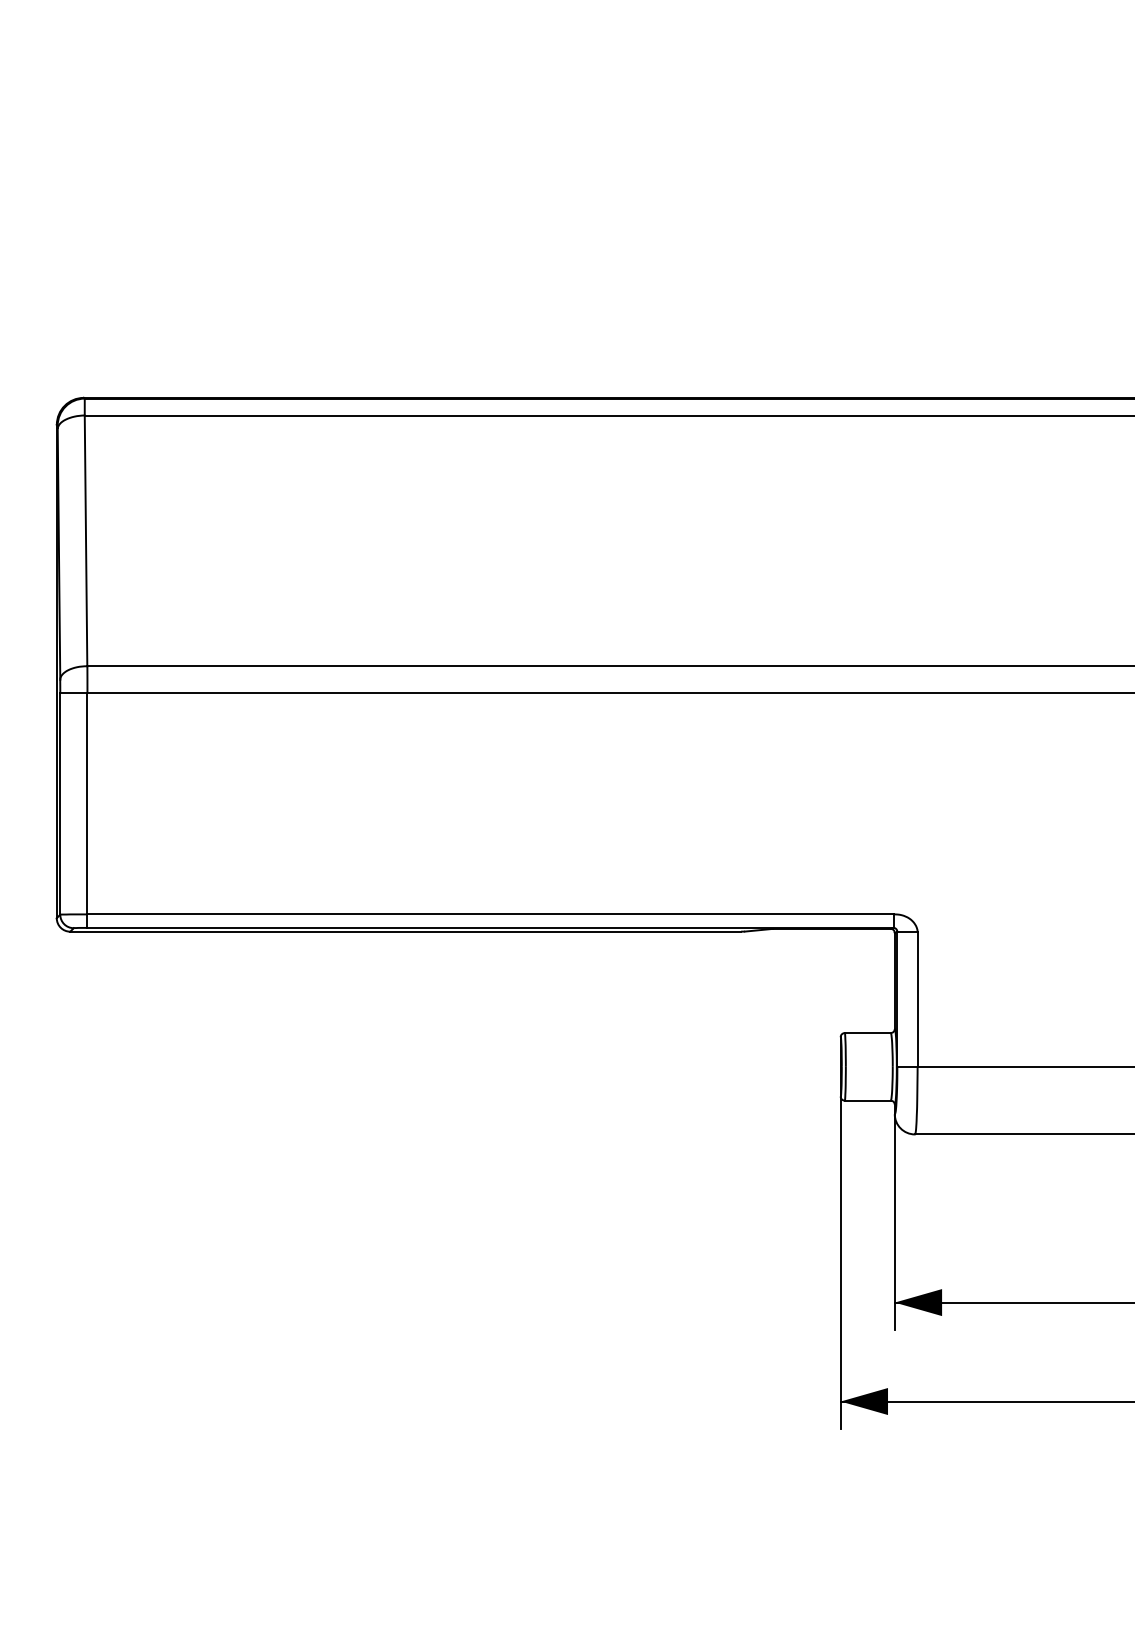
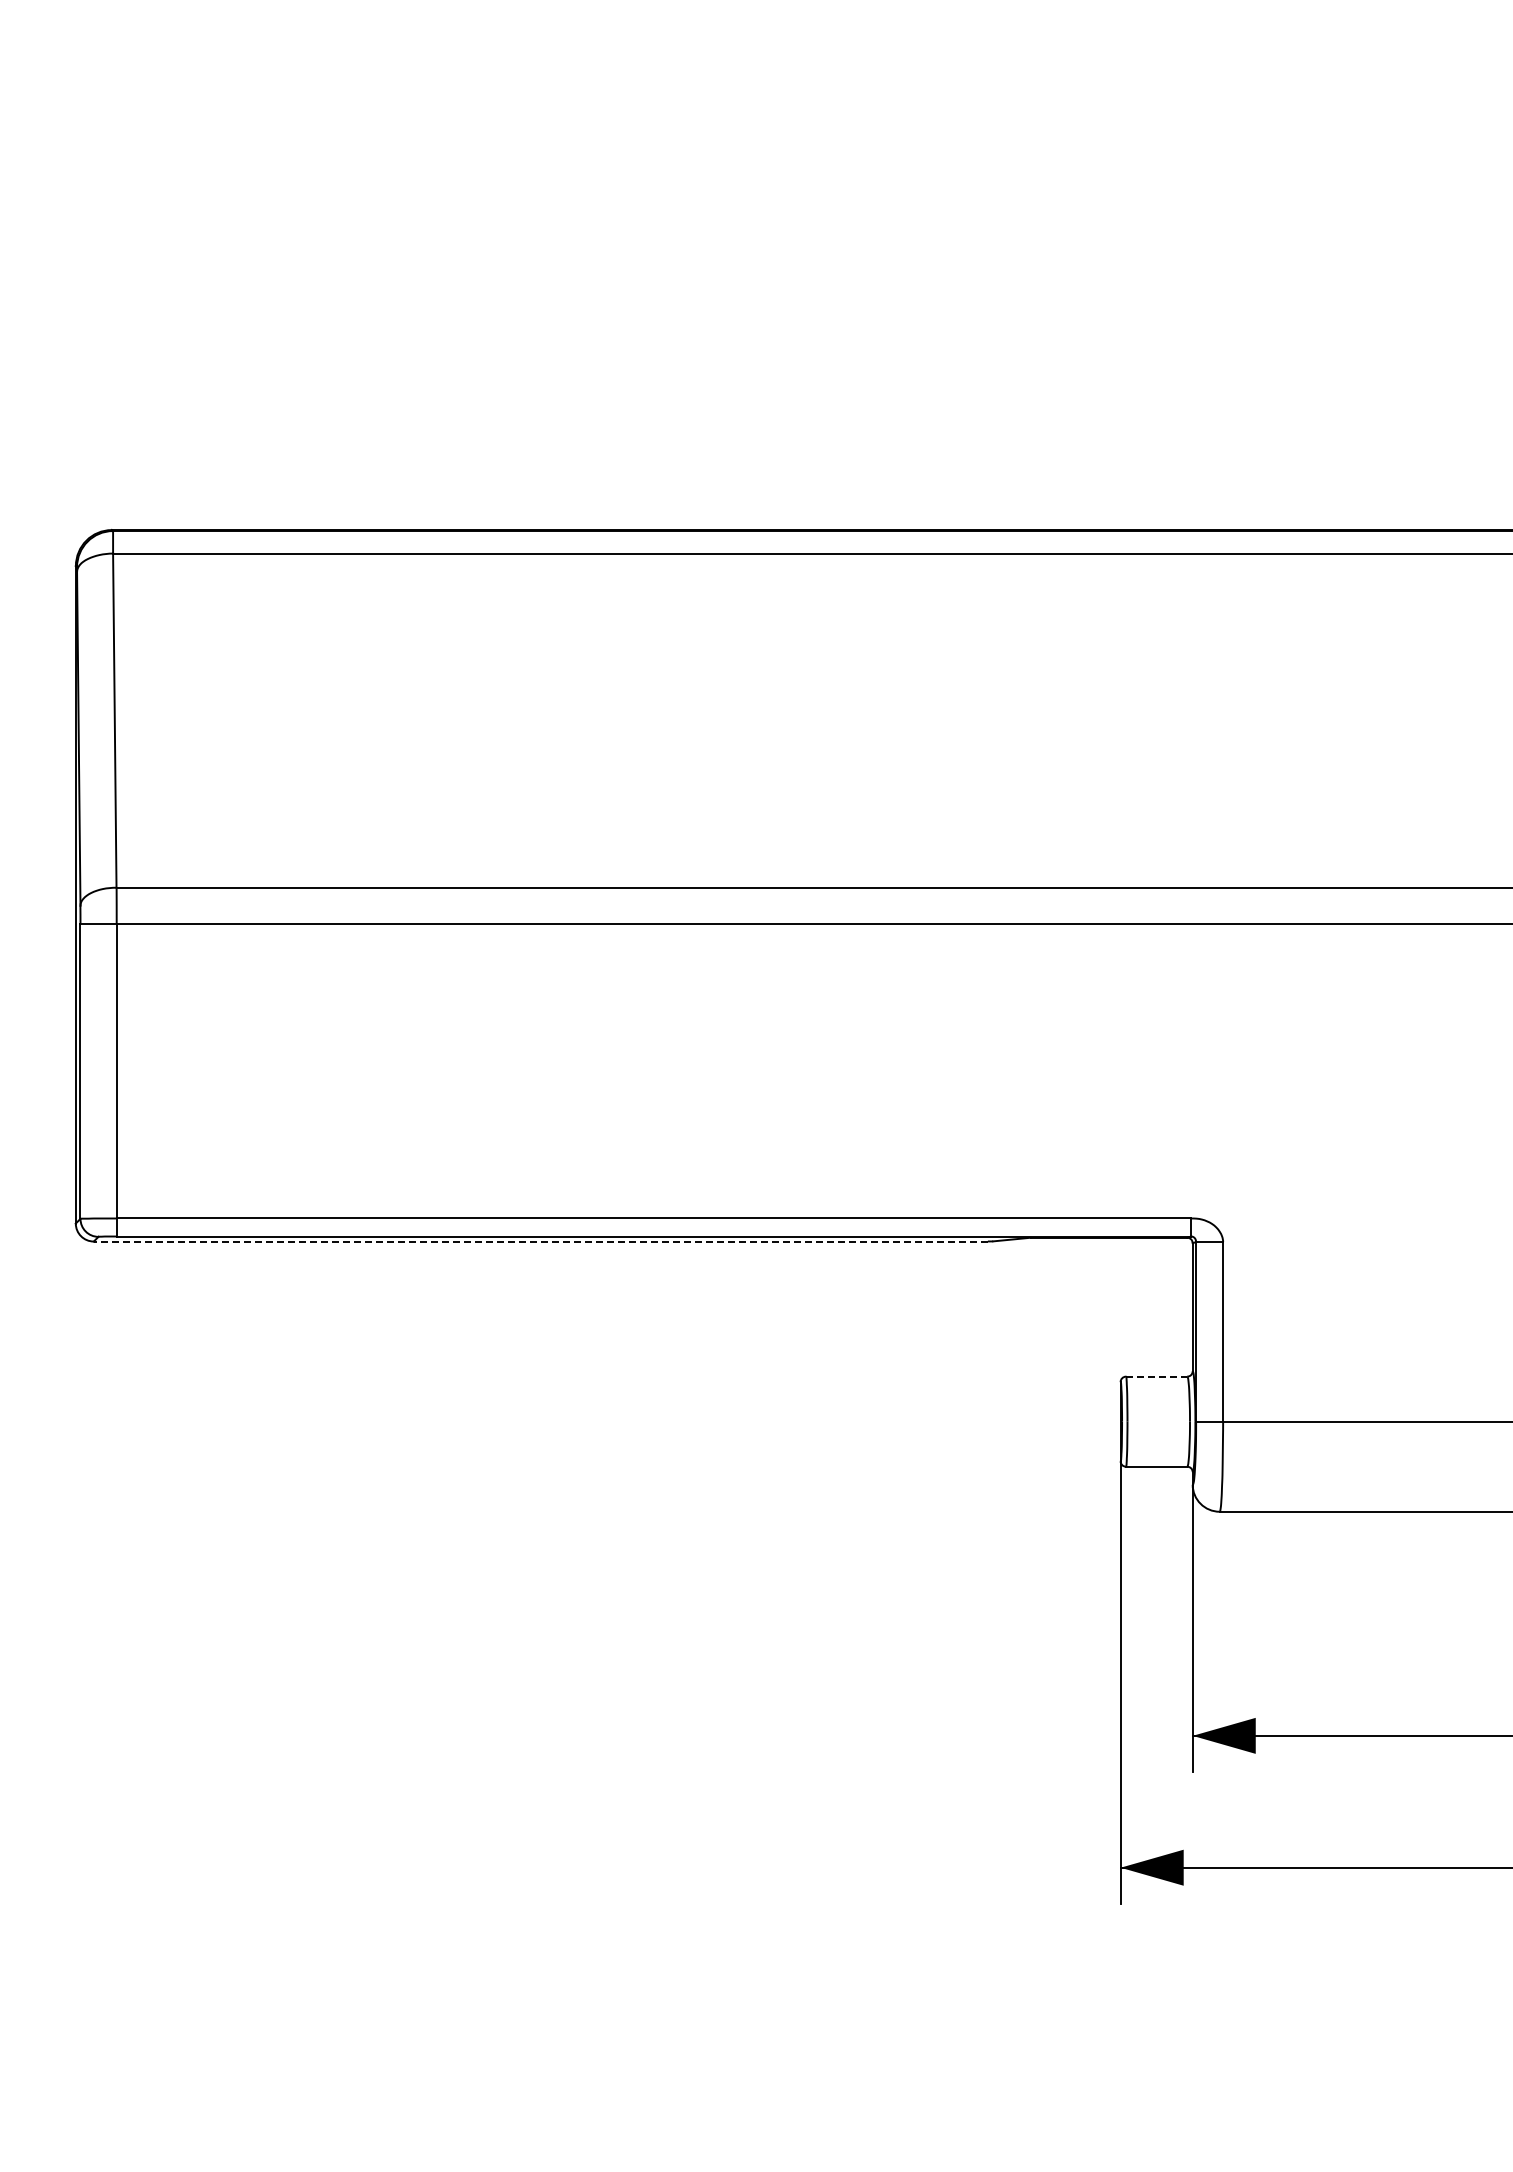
line: (405, 931) -> (540, 1241), solid -> dashed
line: (867, 1032) -> (1156, 1376), solid -> dashed

